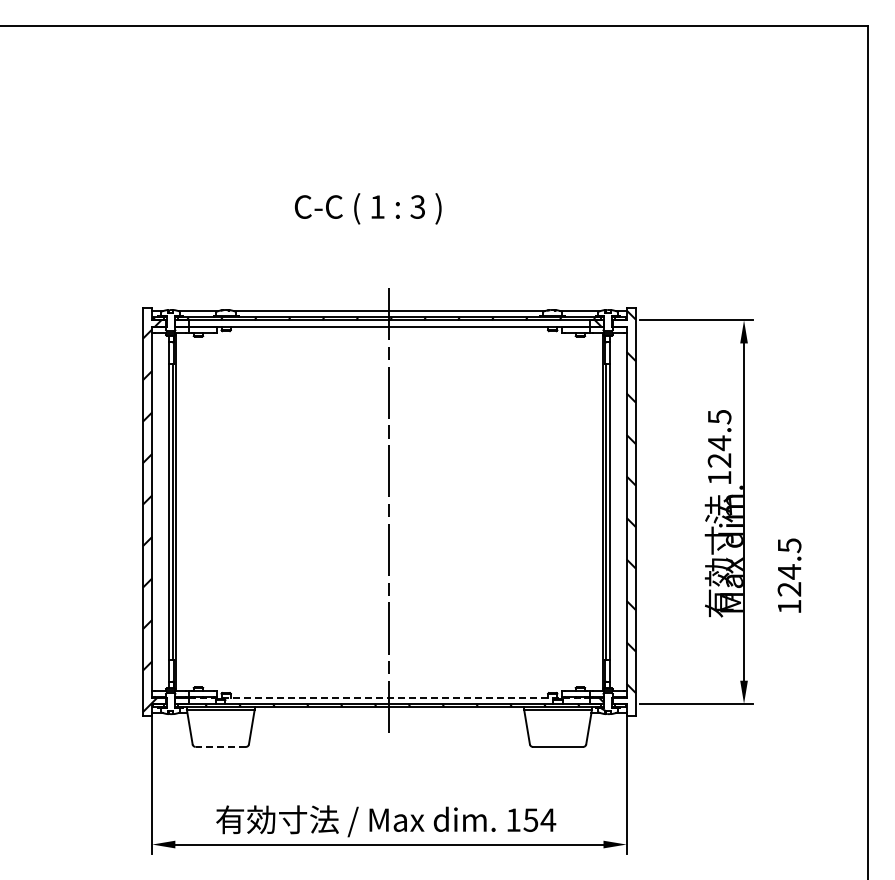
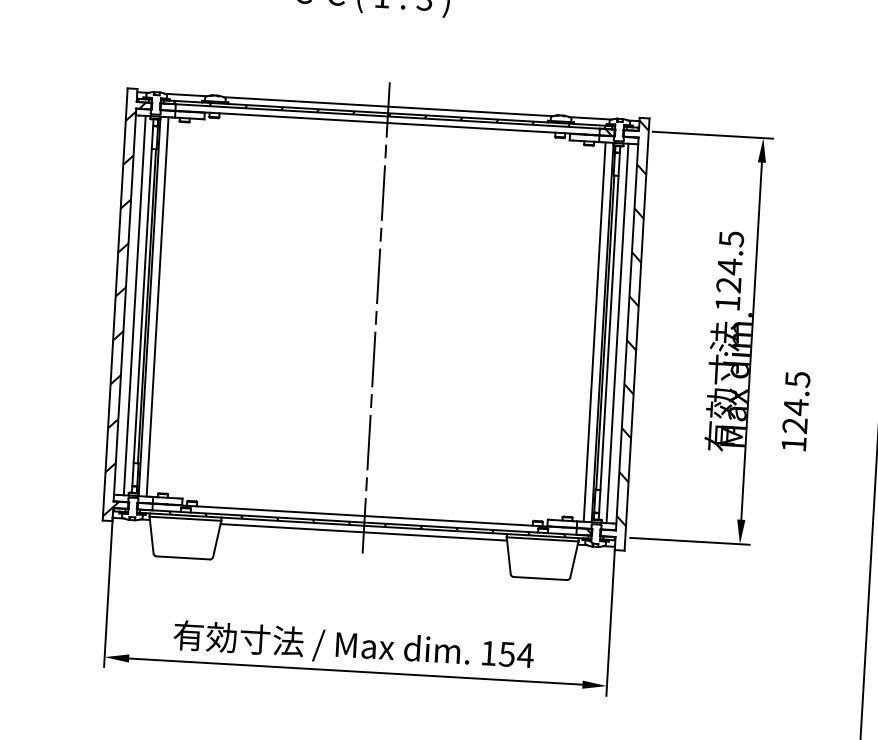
line: (161, 511) -> (134, 304), added
line: (183, 511) -> (158, 306), added
line: (595, 511) -> (594, 331), added
line: (617, 511) -> (617, 332), added
line: (389, 697) -> (364, 515), dashed -> solid
line: (389, 713) -> (363, 532), added
line: (220, 746) -> (182, 557), dashed -> solid

